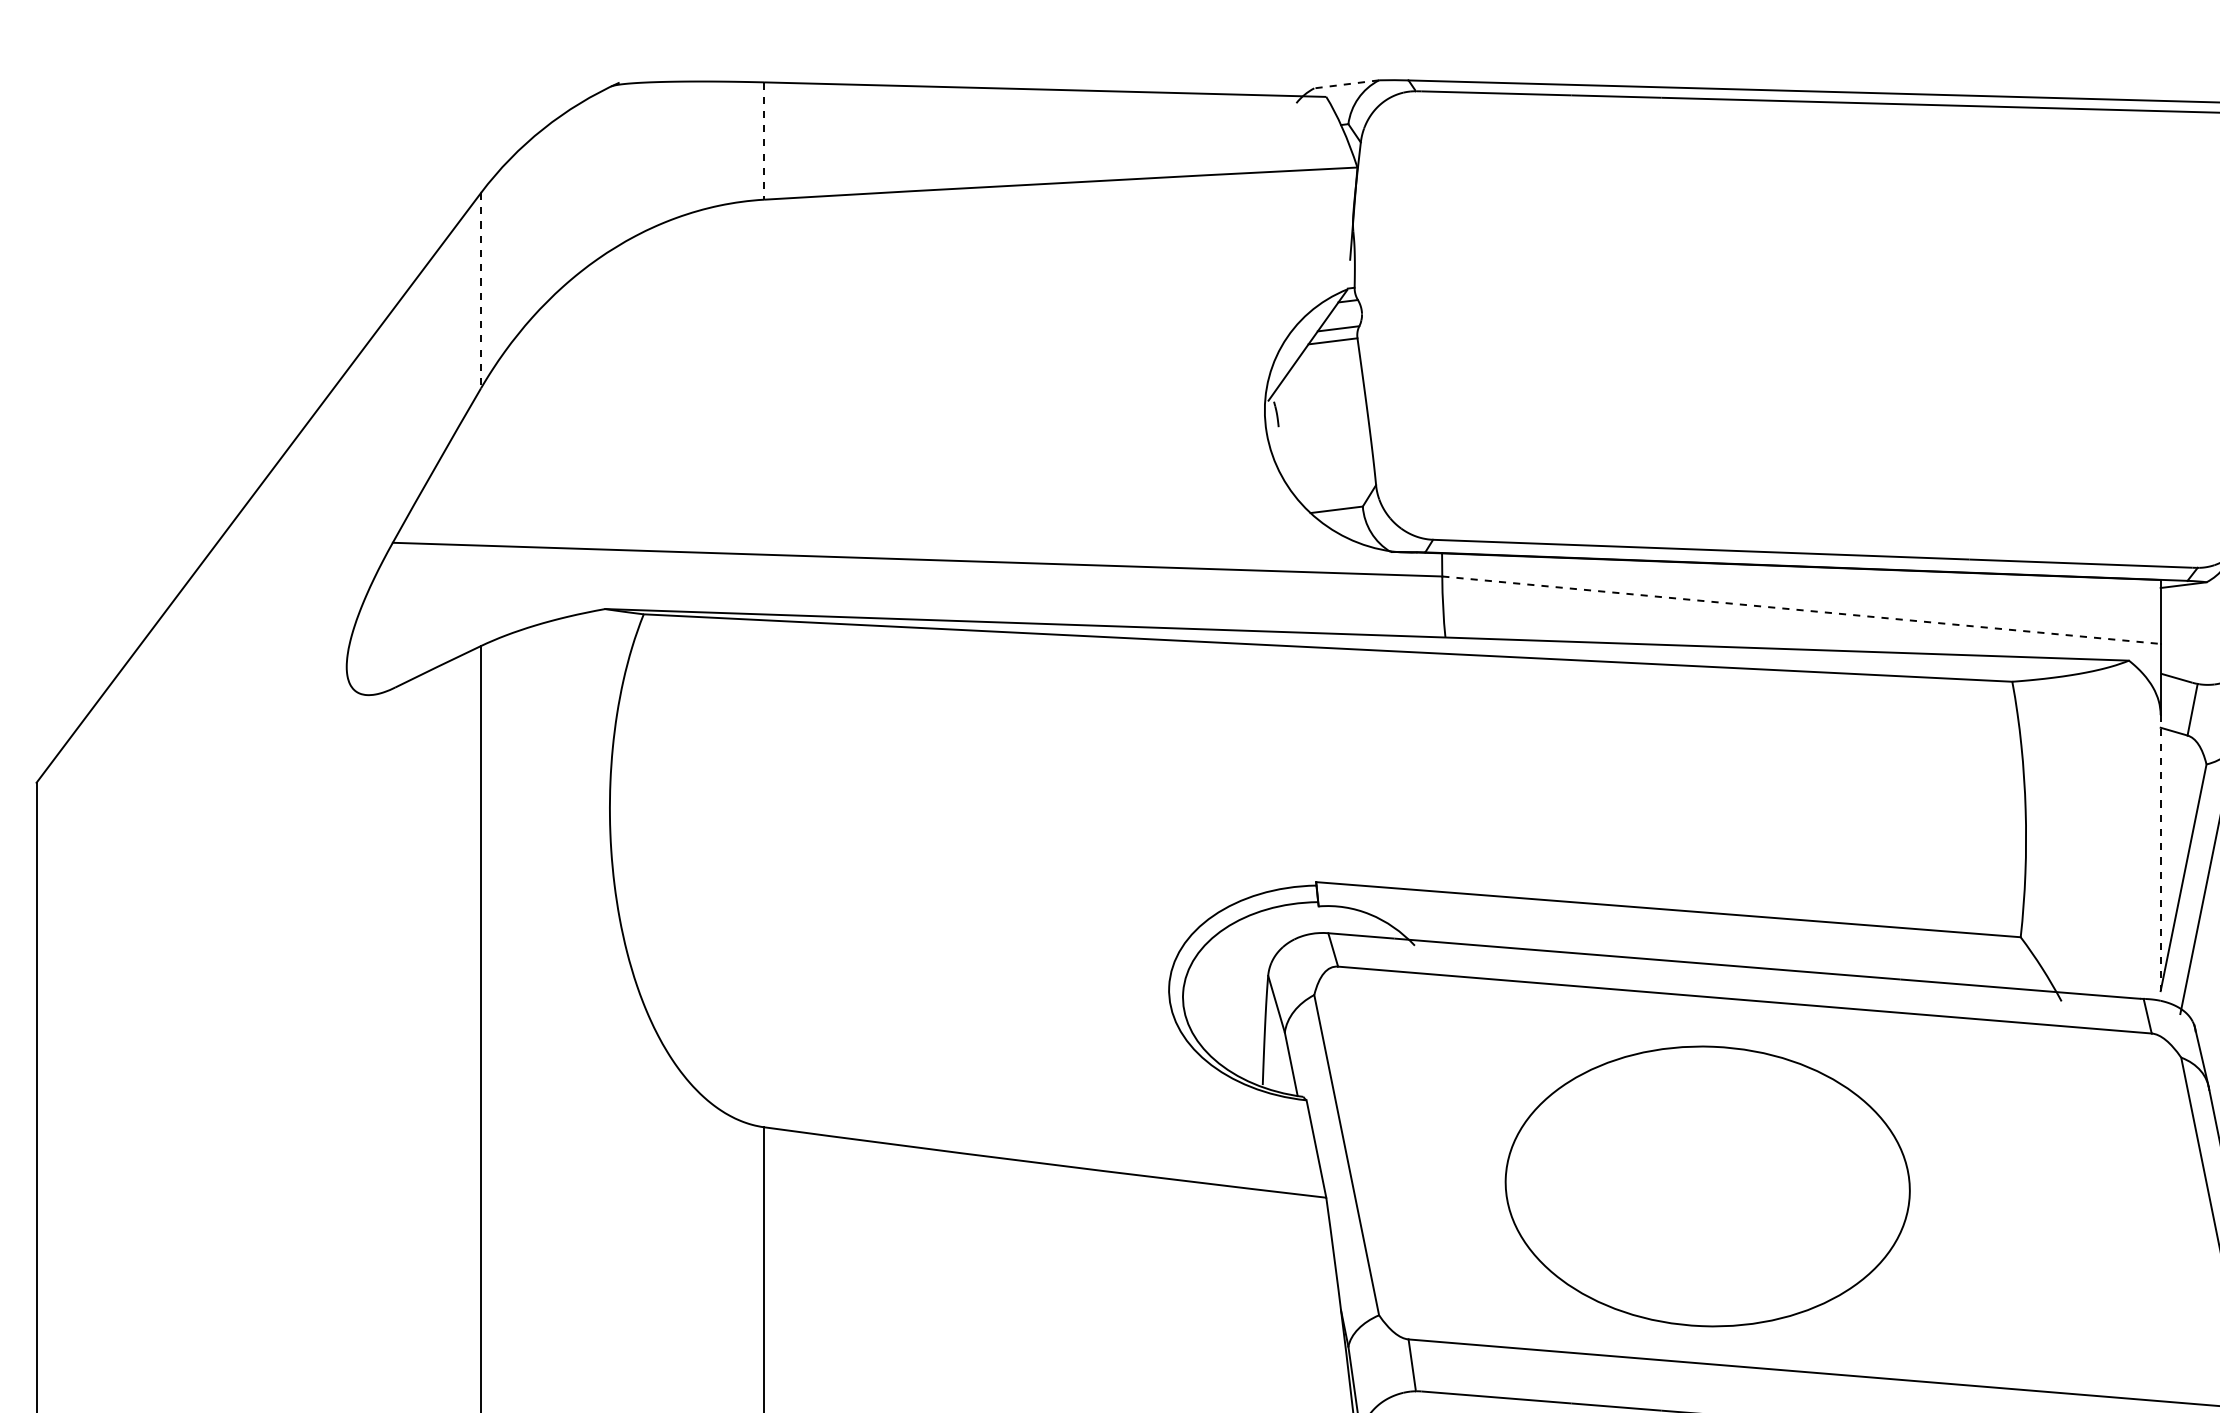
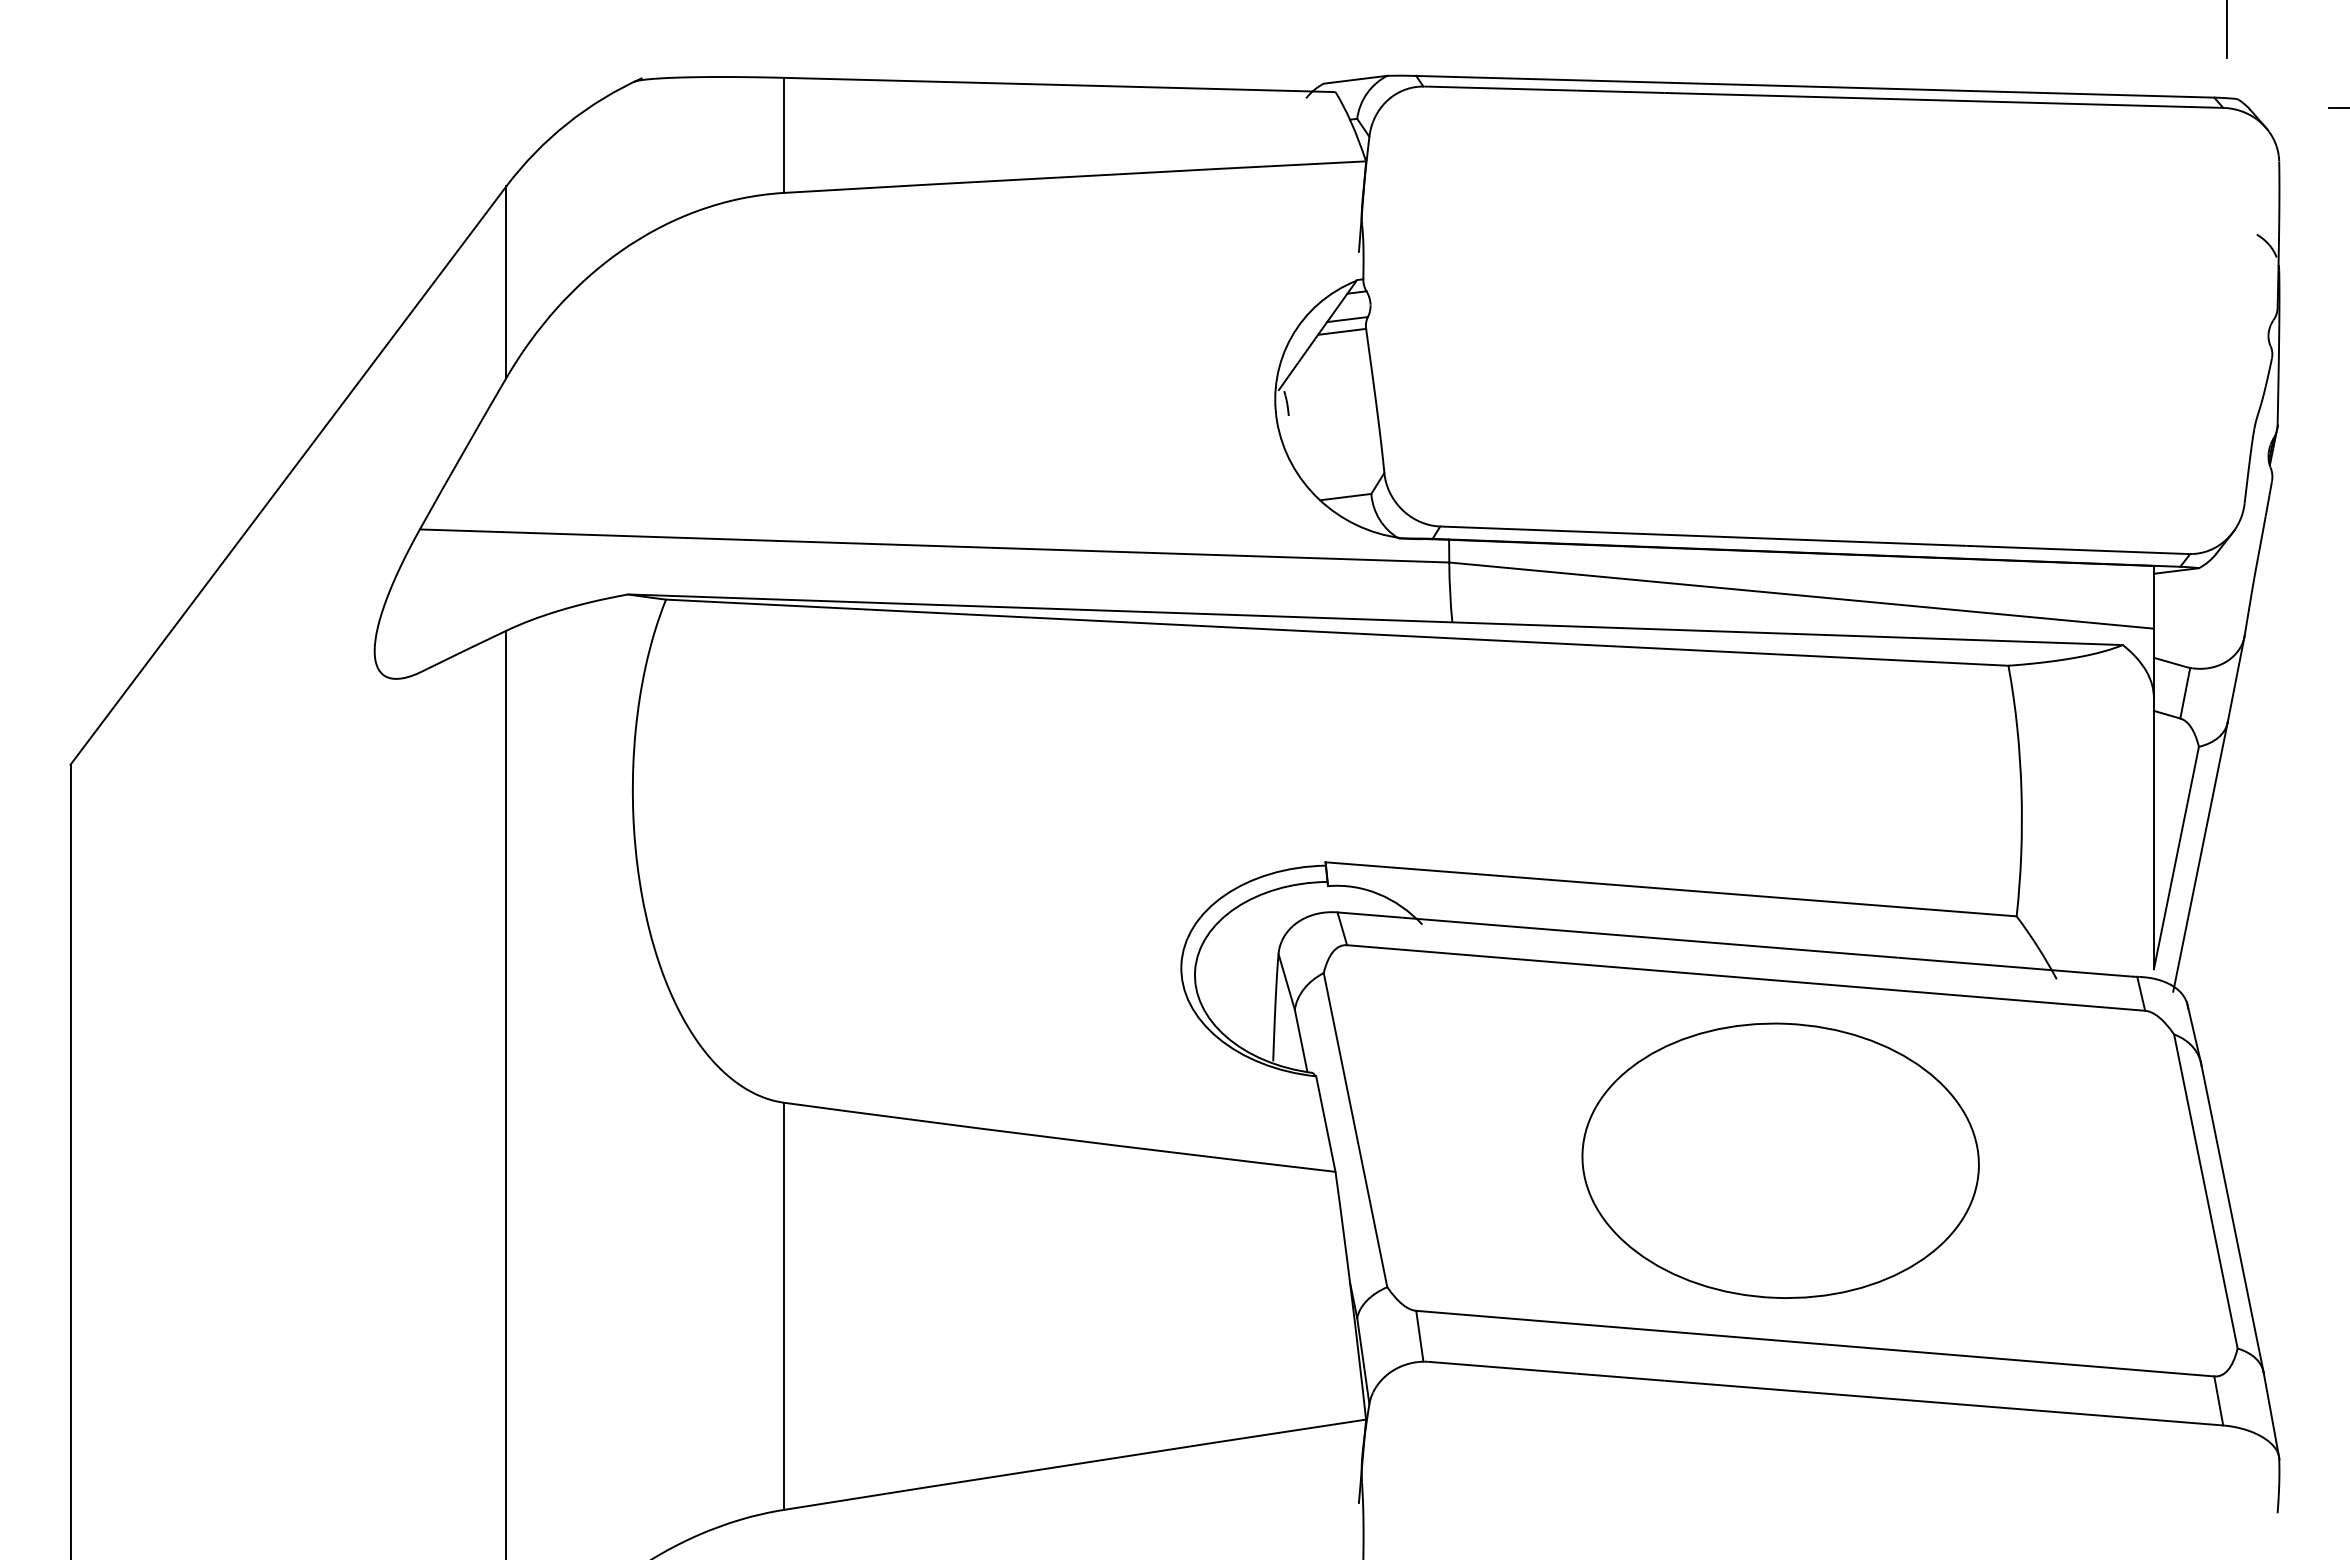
line: (1346, 84) -> (1355, 79), dashed -> solid
line: (764, 141) -> (784, 135), dashed -> solid
line: (481, 291) -> (506, 282), dashed -> solid
line: (1801, 610) -> (1801, 595), dashed -> solid
line: (2160, 853) -> (2153, 834), dashed -> solid
part: (1707, 1186) -> (1780, 1160), moved

